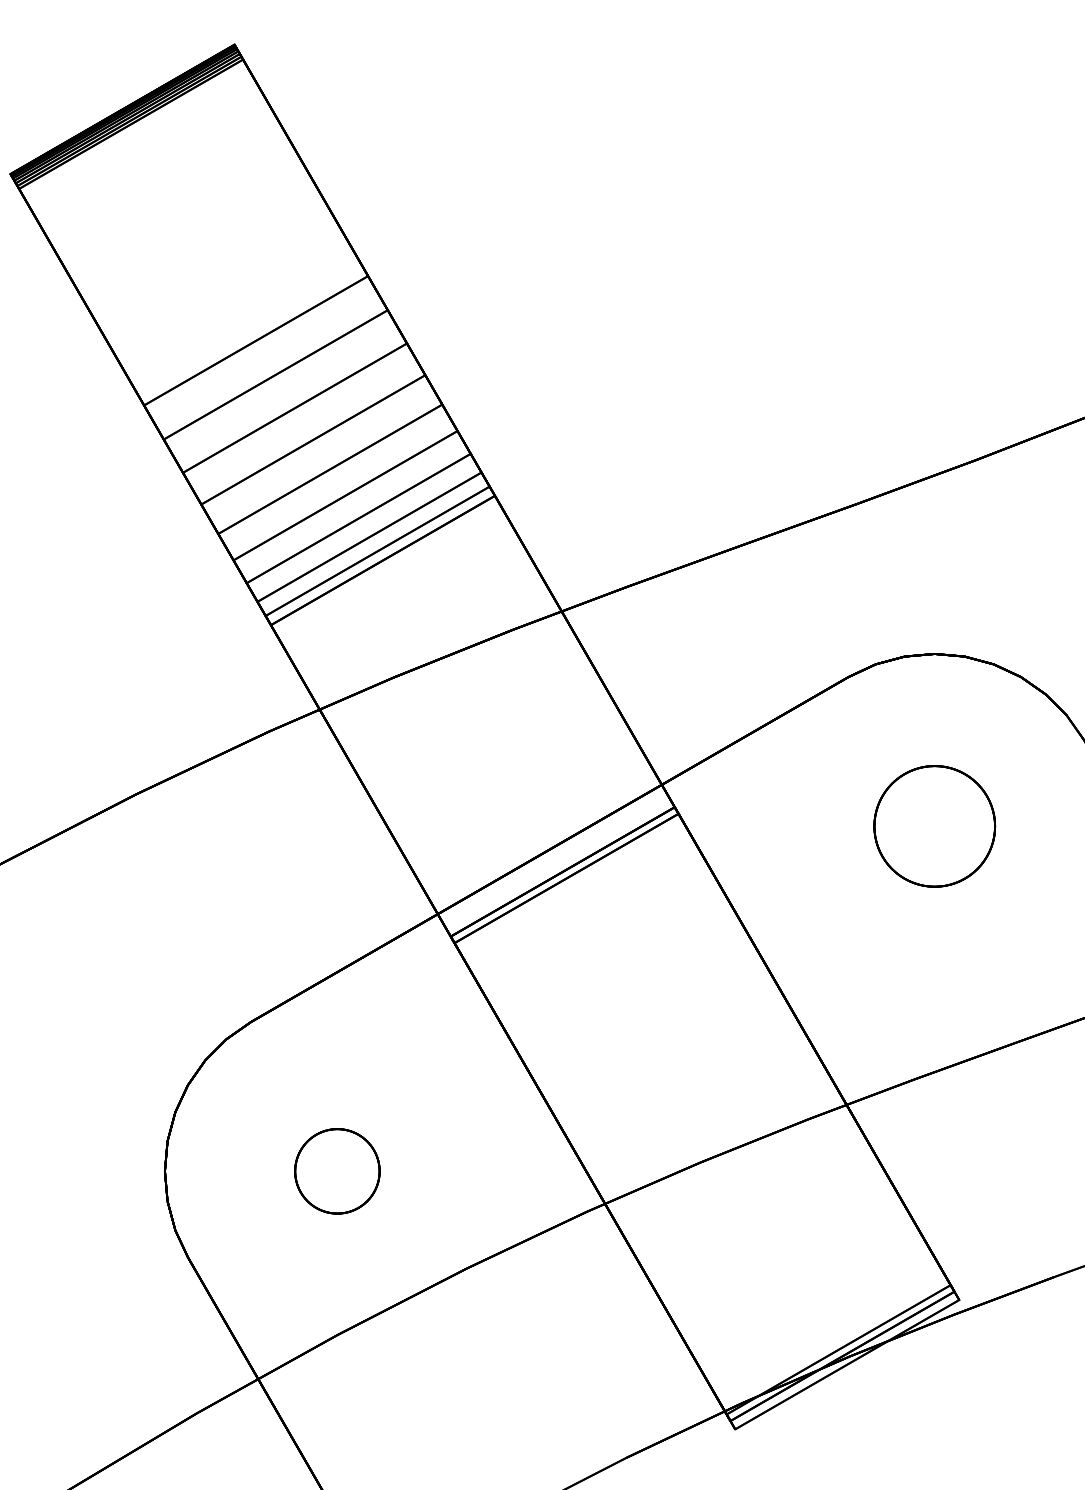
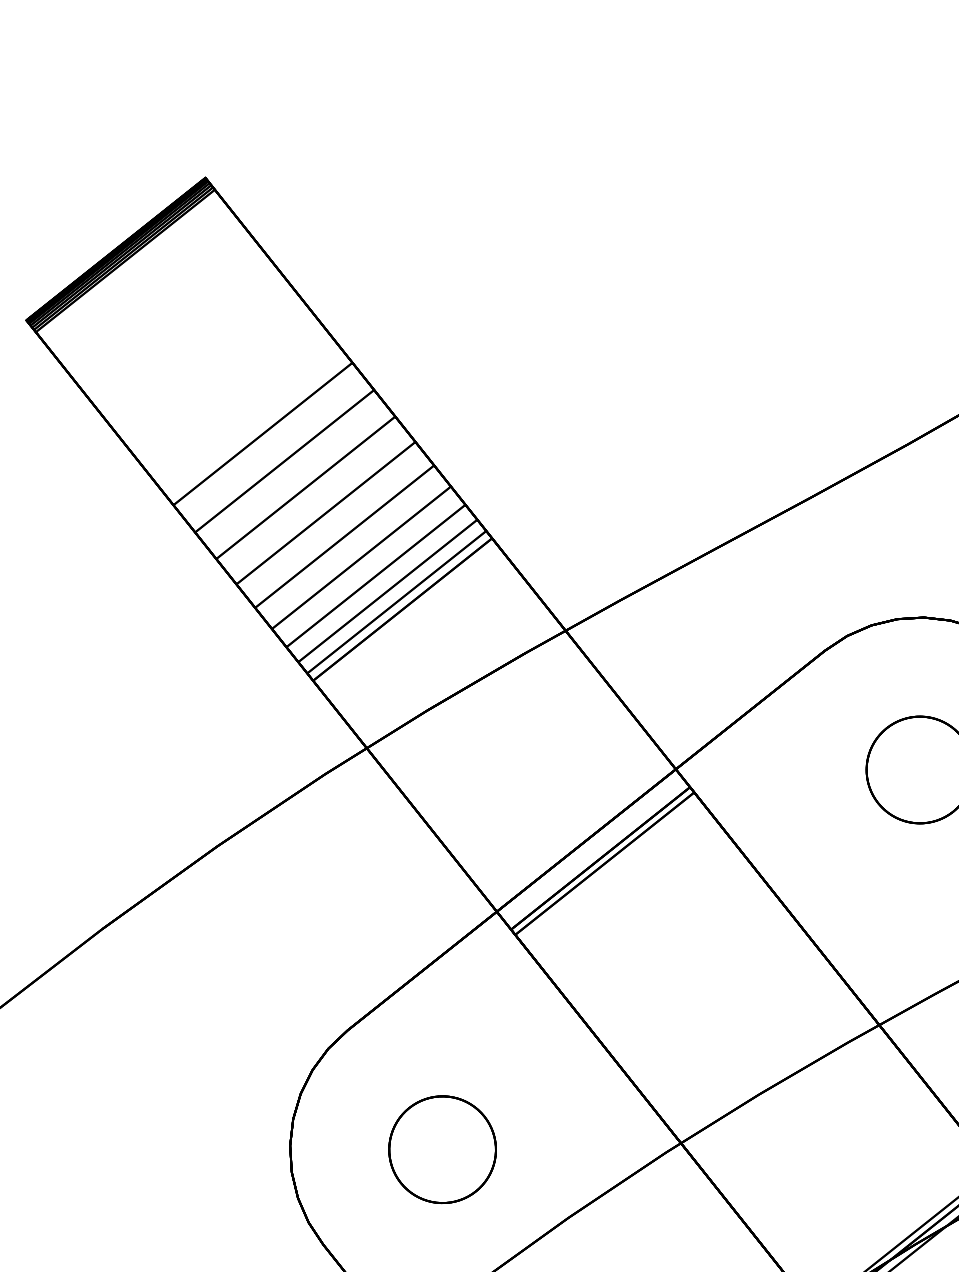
part: (337, 1171) -> (442, 1149), size x1.43

